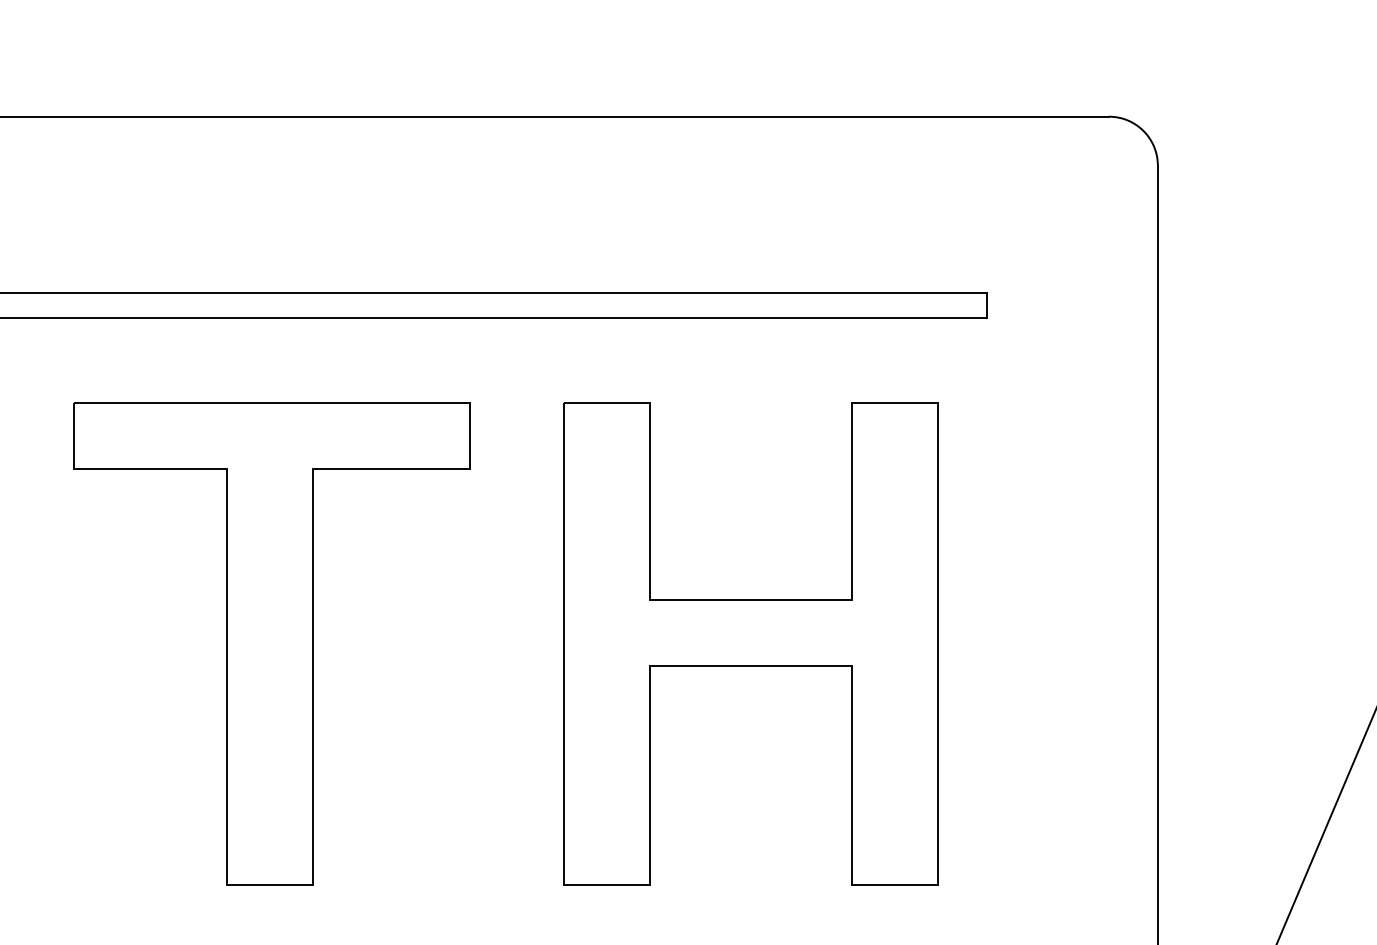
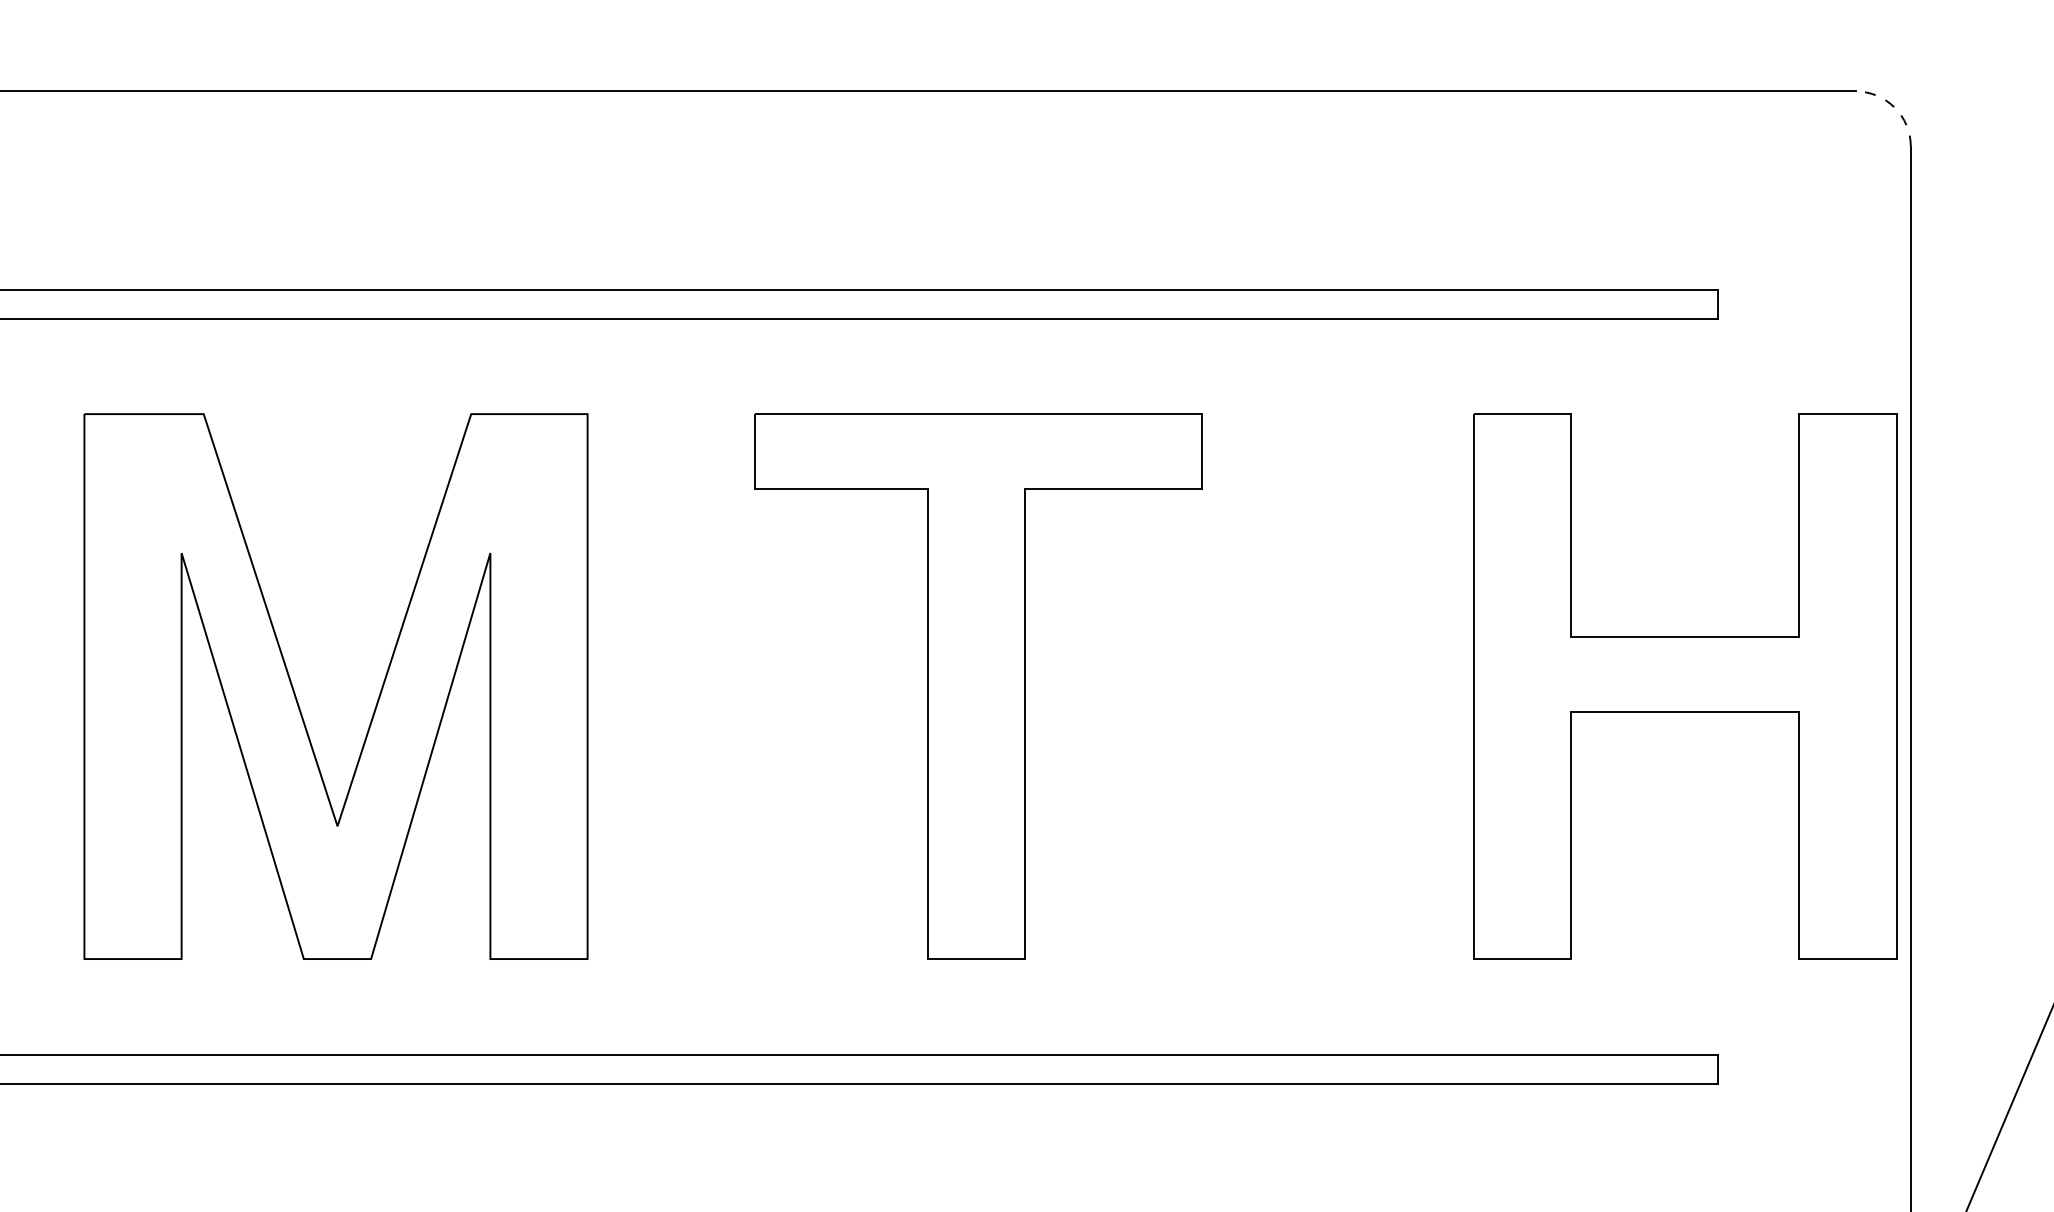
arc: (1143, 130) -> (1894, 107), solid -> dashed
part: (271, 643) -> (978, 686), moved
part: (750, 643) -> (1685, 686), moved

